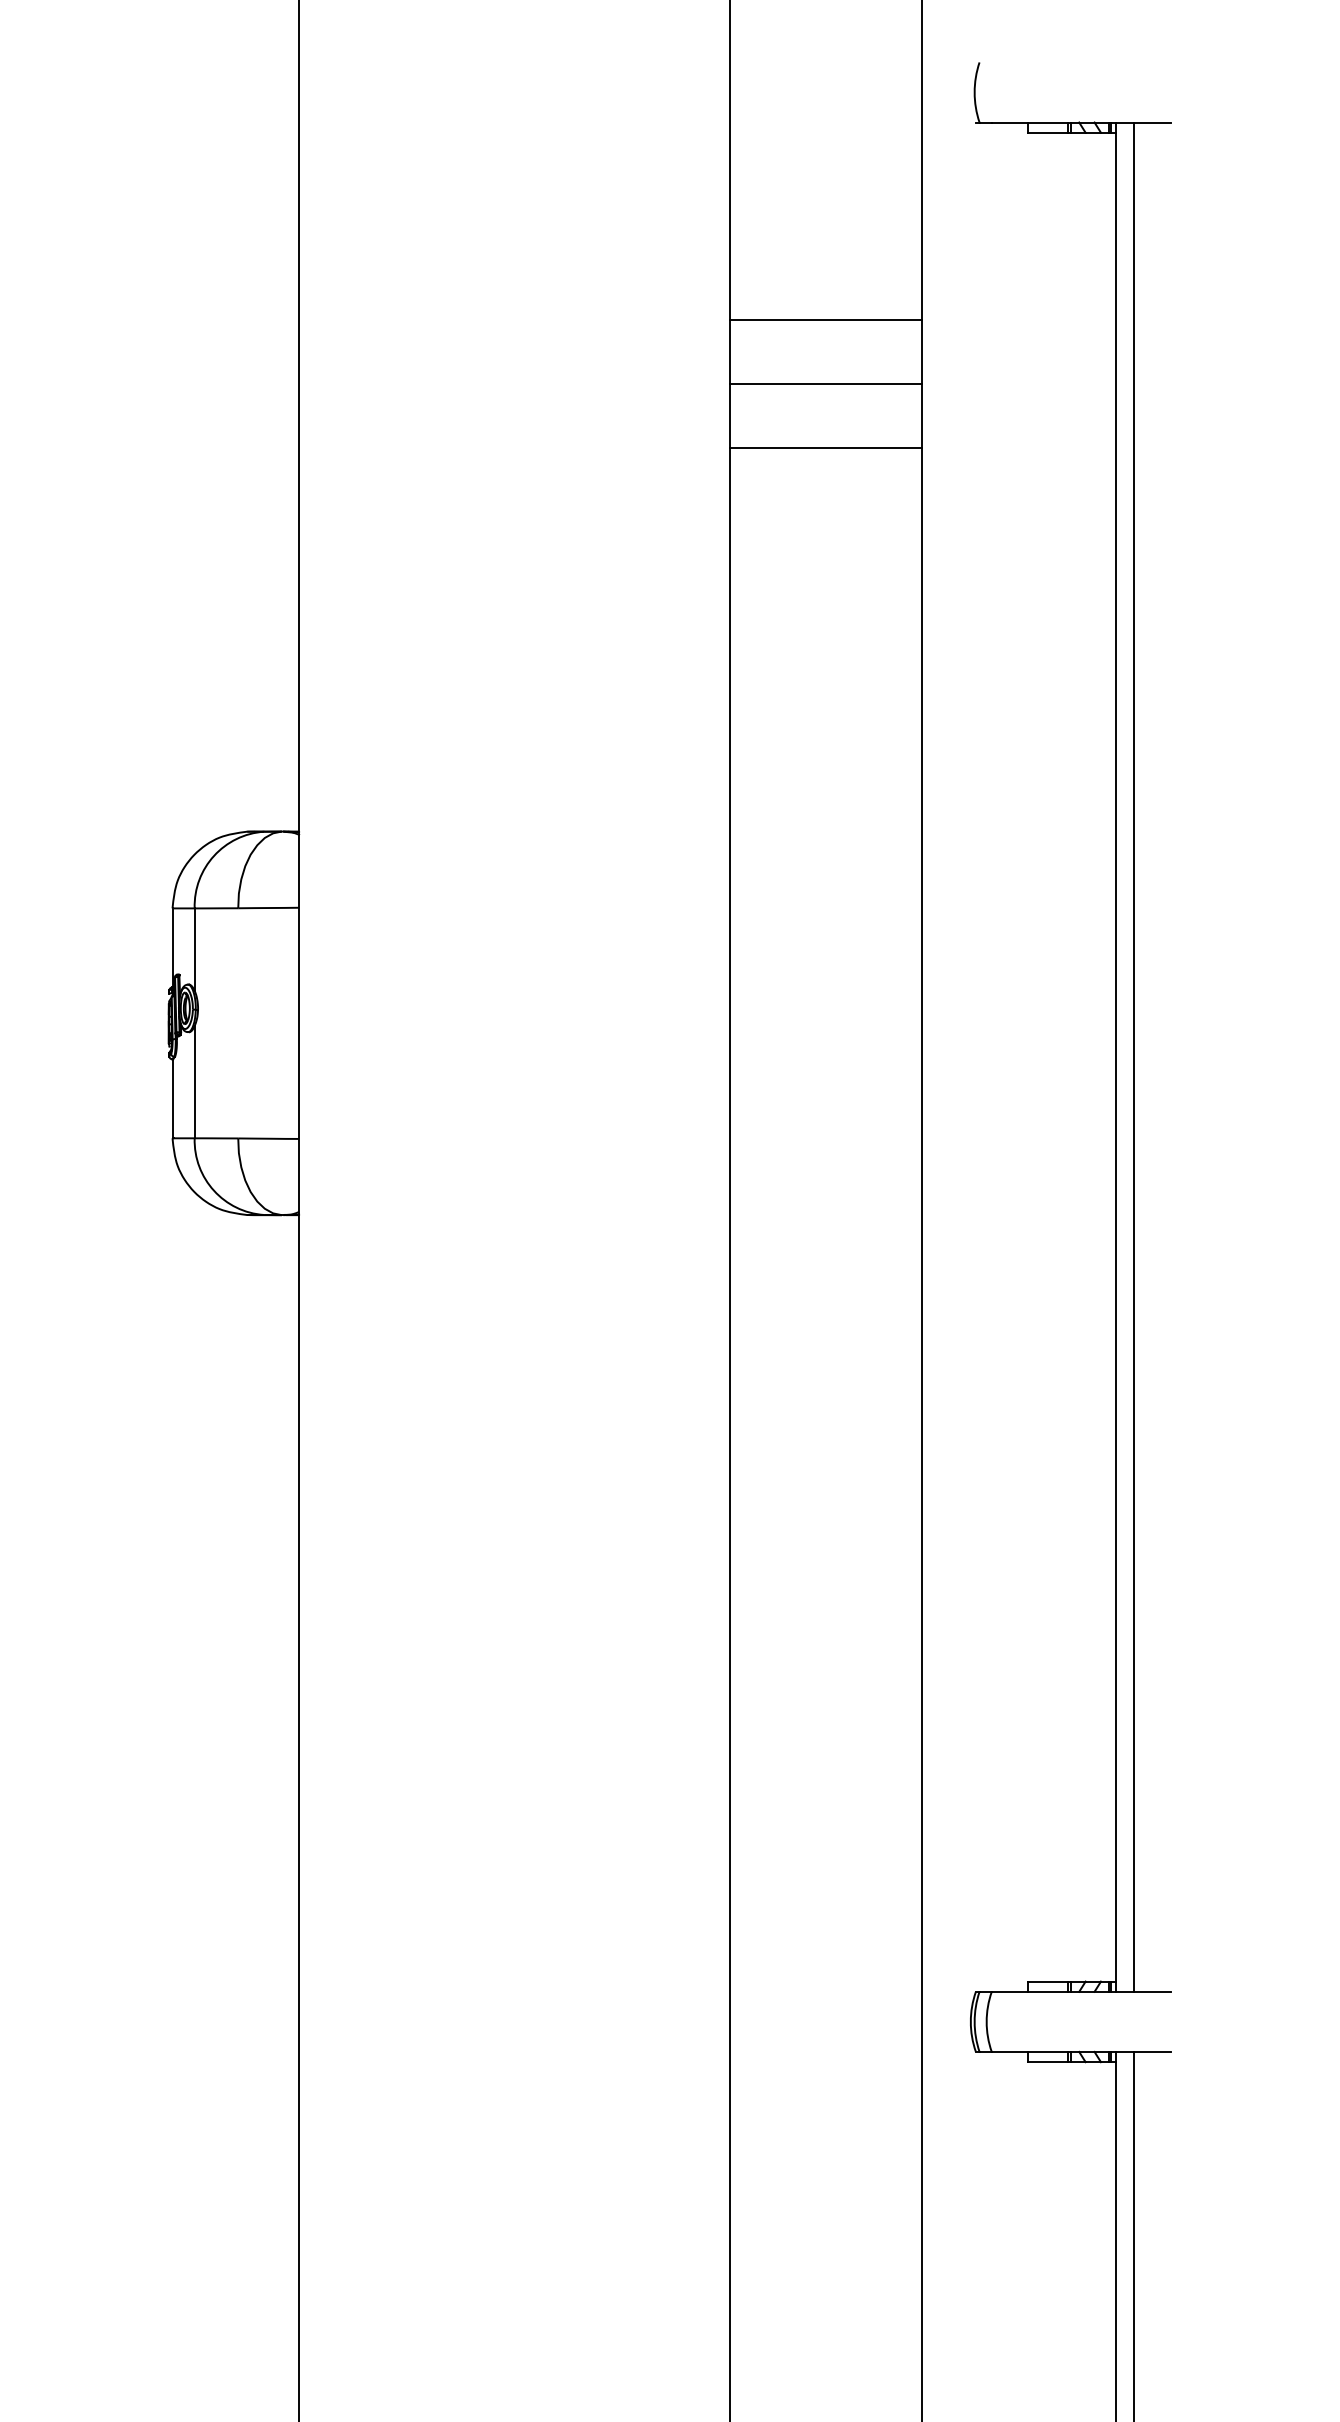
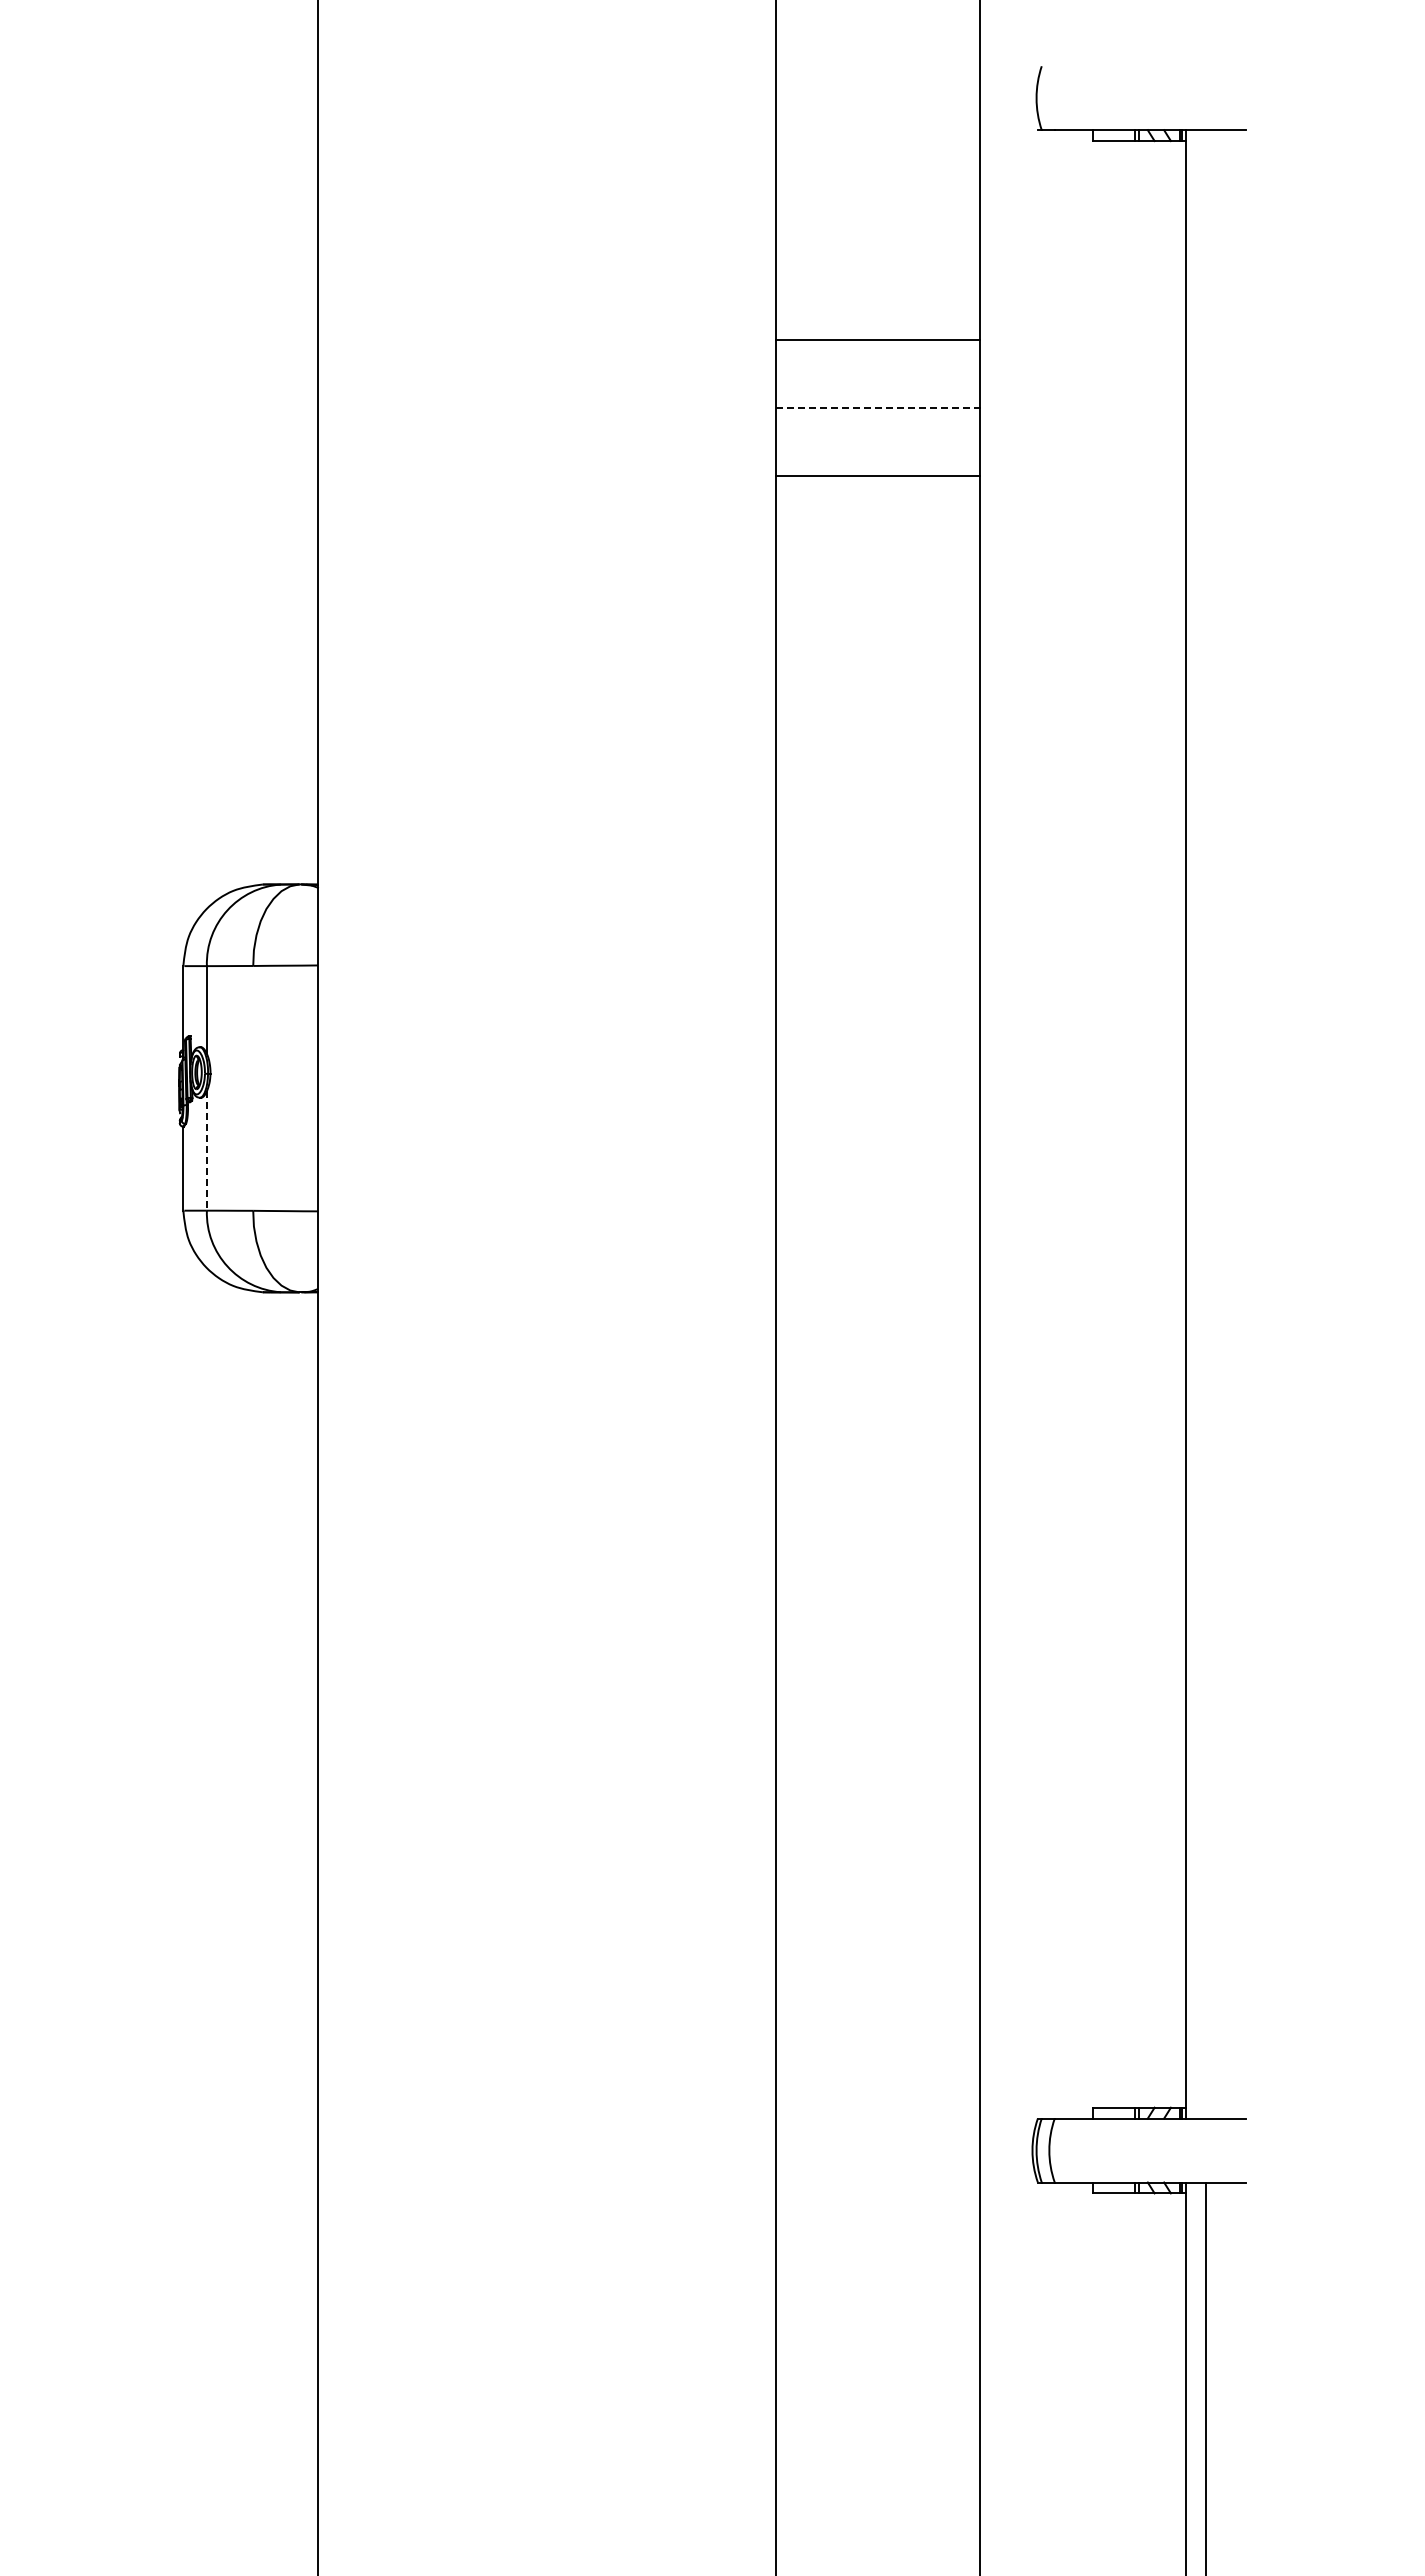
line: (826, 384) -> (878, 408), solid -> dashed
line: (1134, 1057) -> (1206, 1124), removed
line: (194, 1082) -> (206, 1151), solid -> dashed

